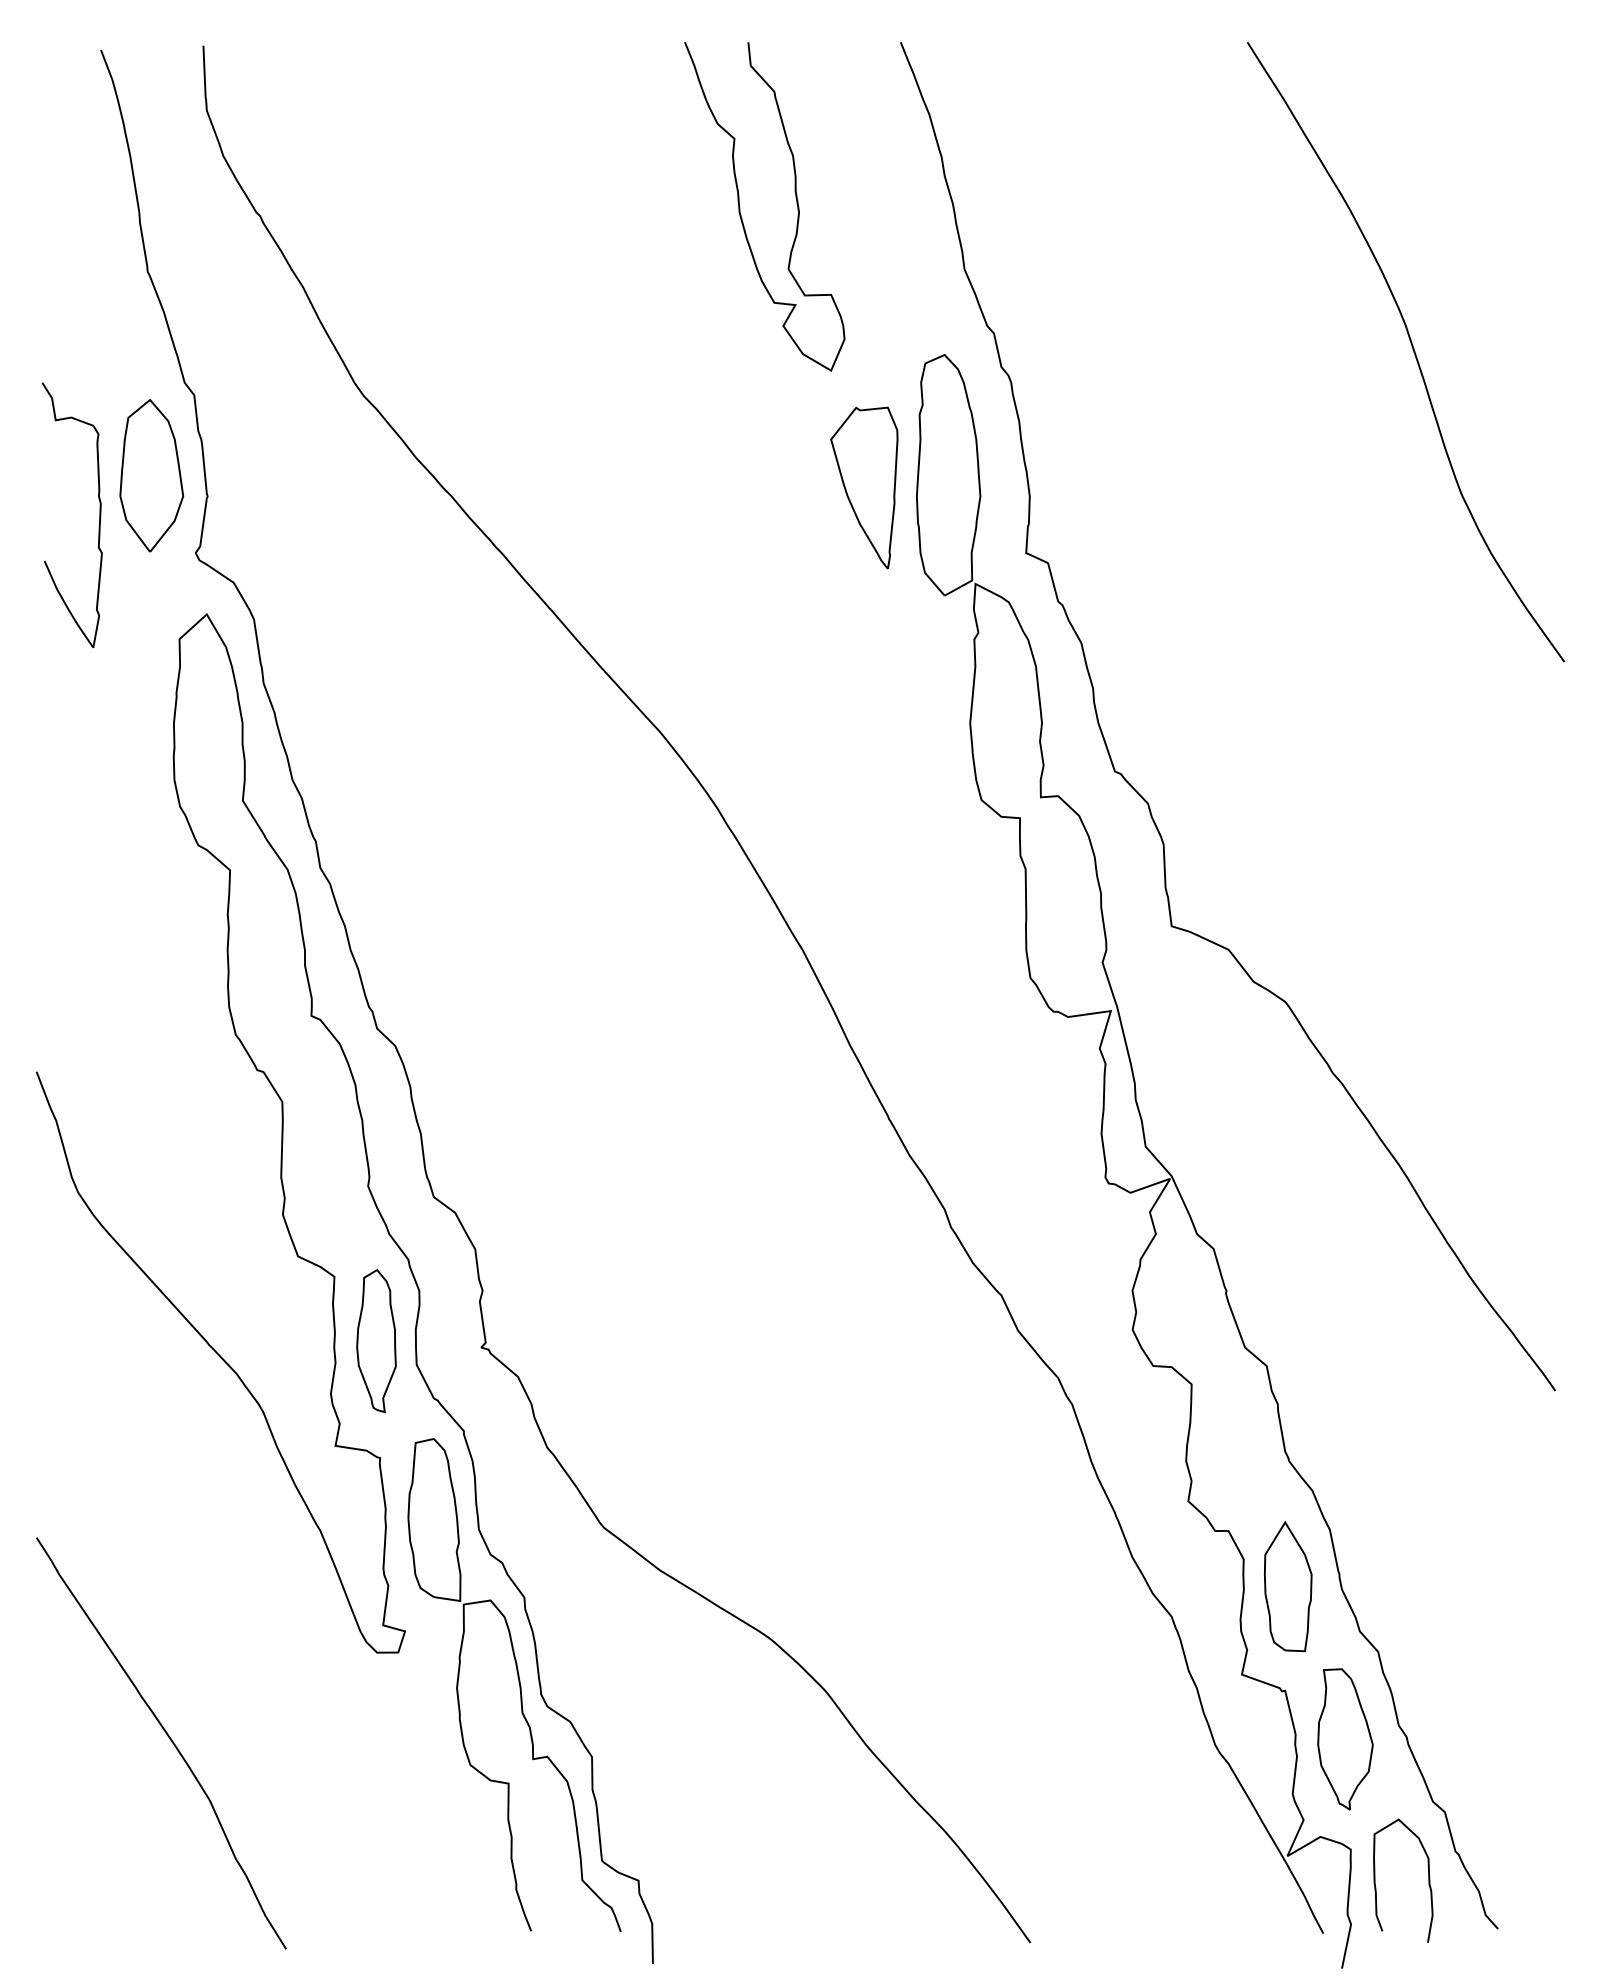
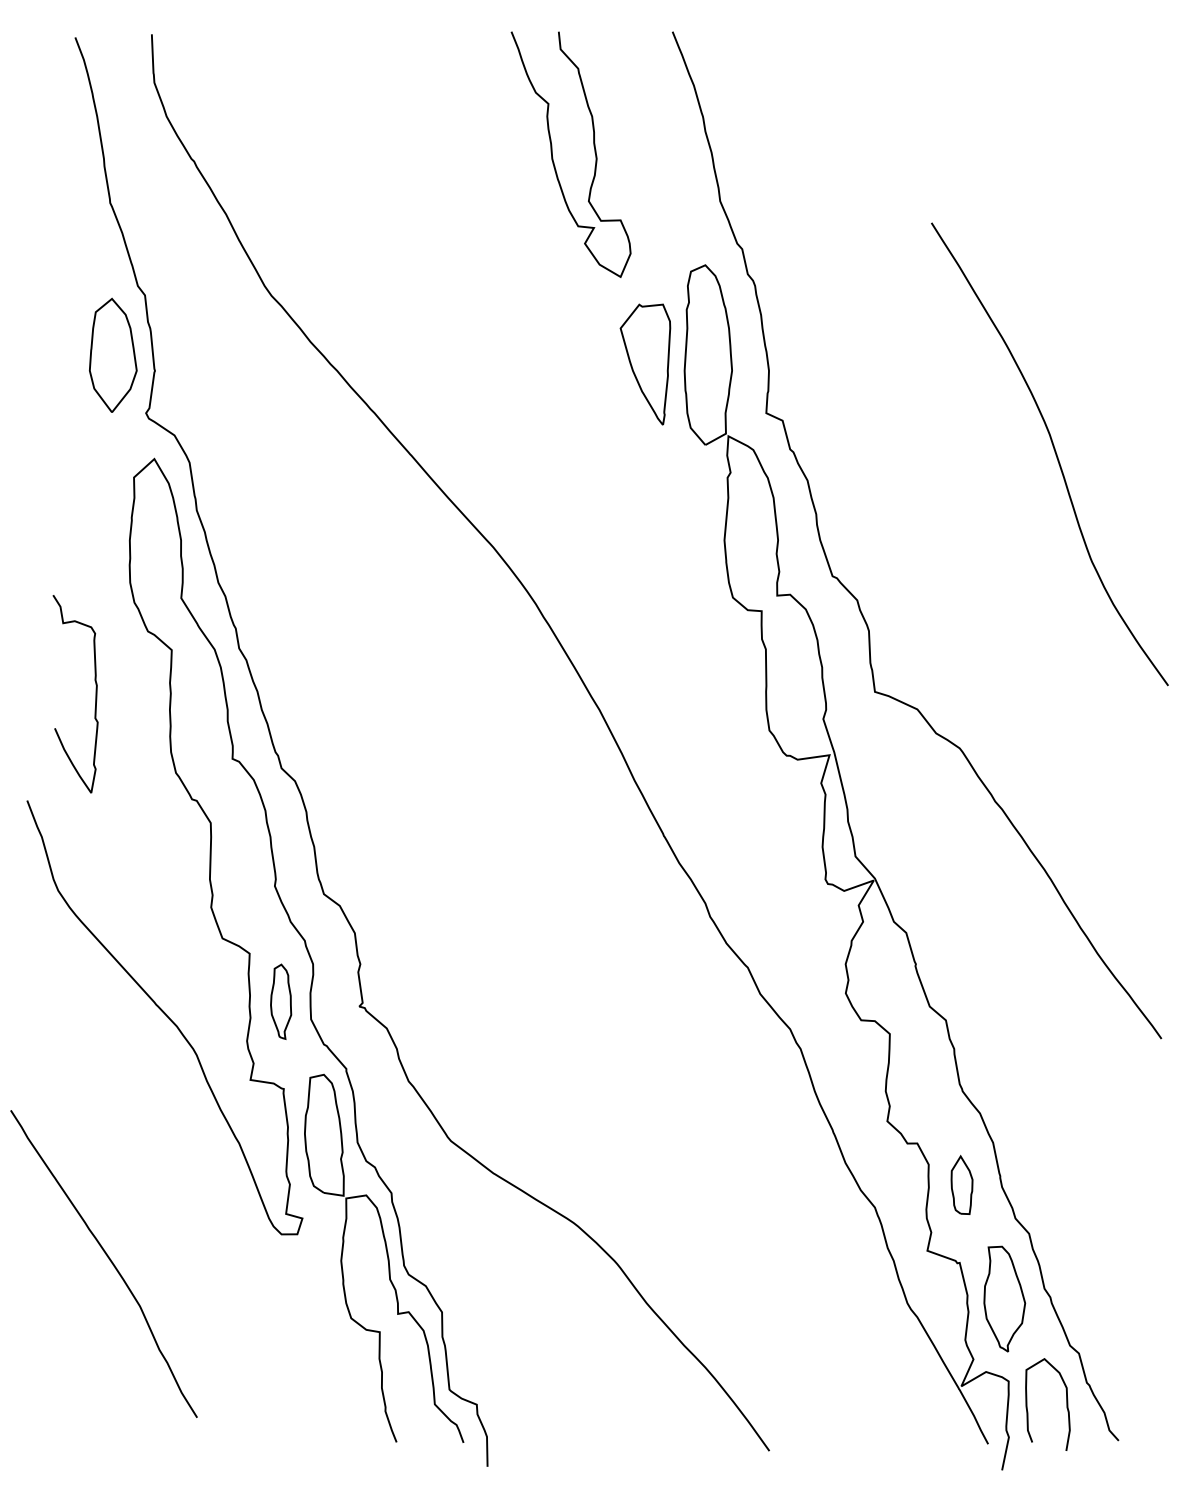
curve: (1412, 349) -> (1054, 452), moved
curve: (99, 514) -> (95, 693), moved
part: (376, 1341) -> (281, 1002), size x0.7
part: (1288, 1586) -> (962, 1184), size x0.6
curve: (169, 1739) -> (110, 1261), moved

